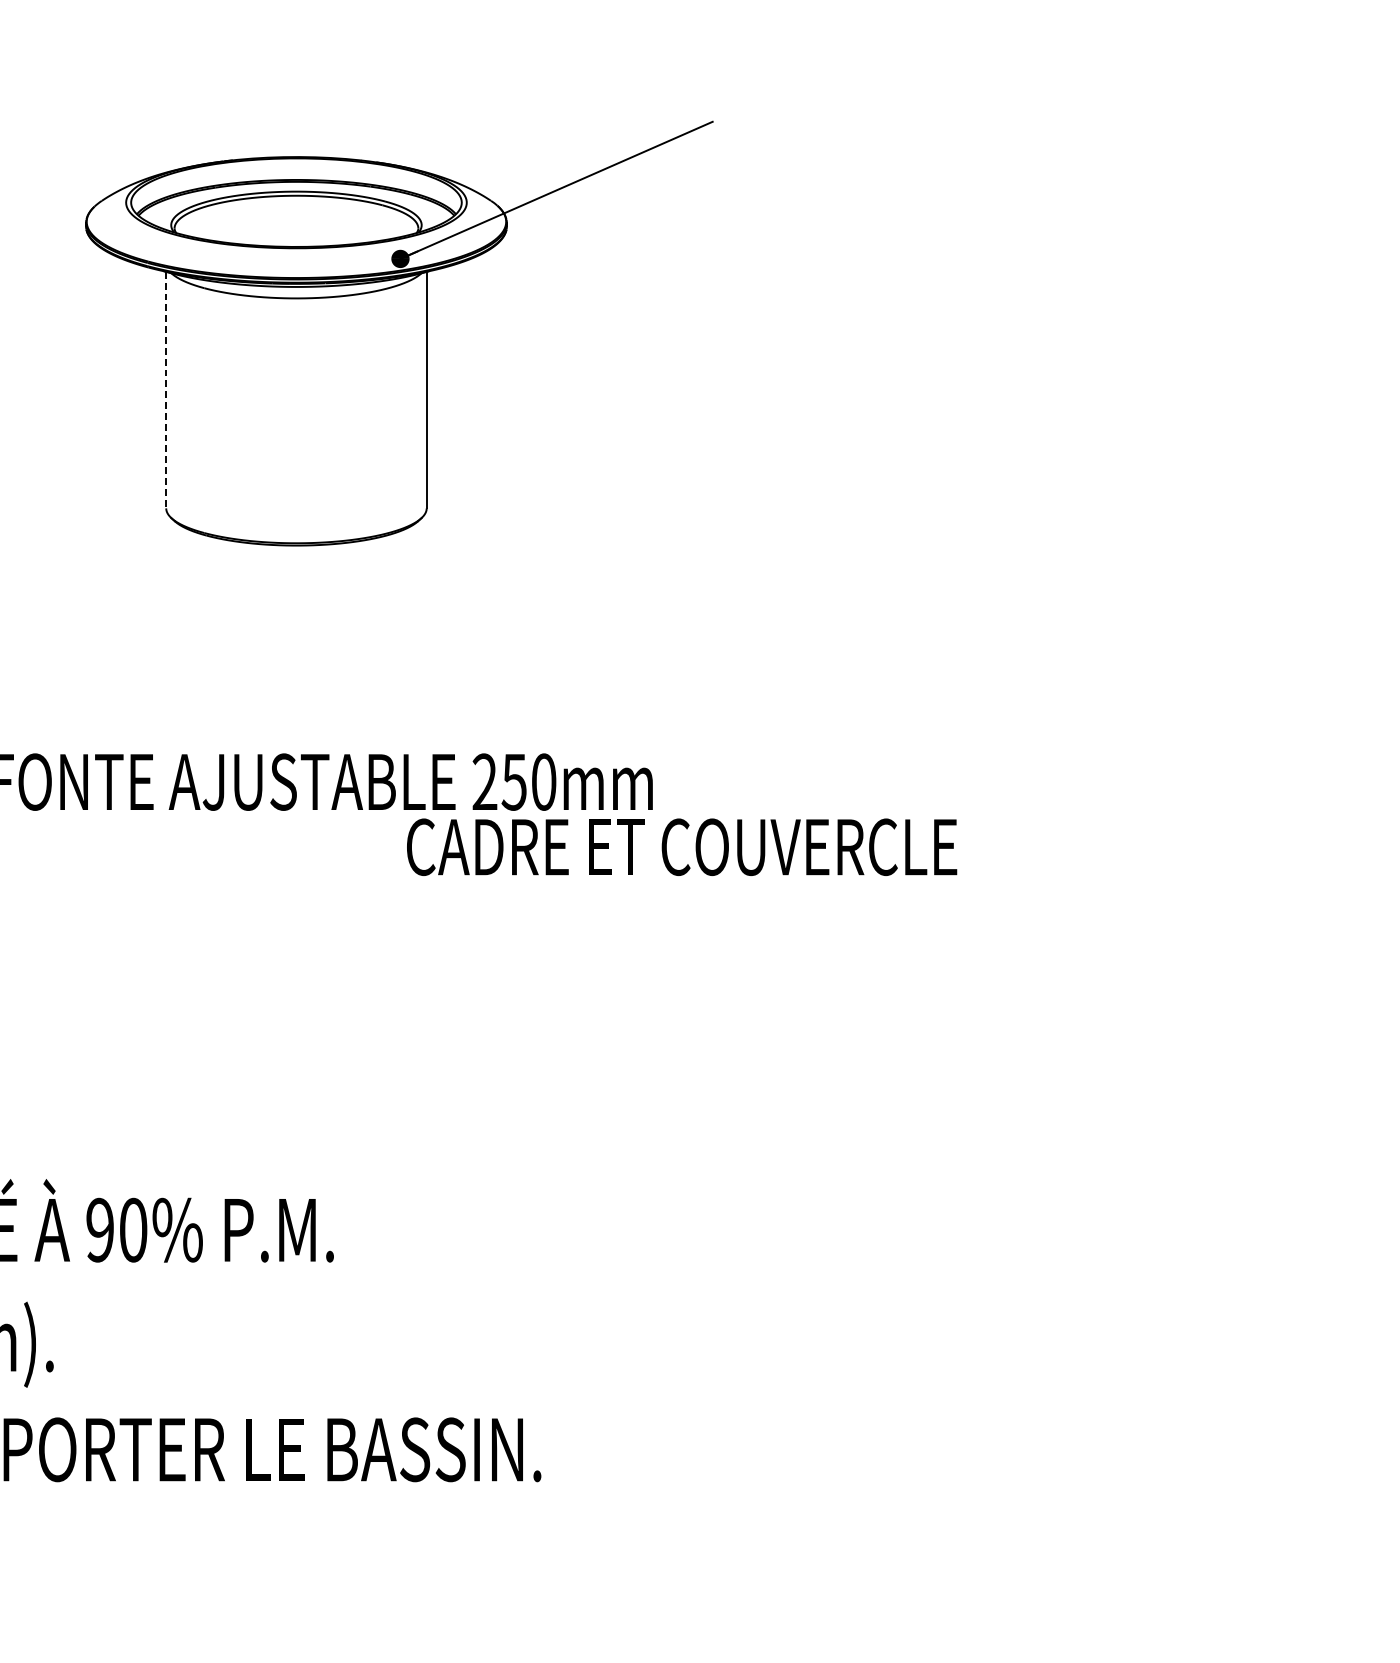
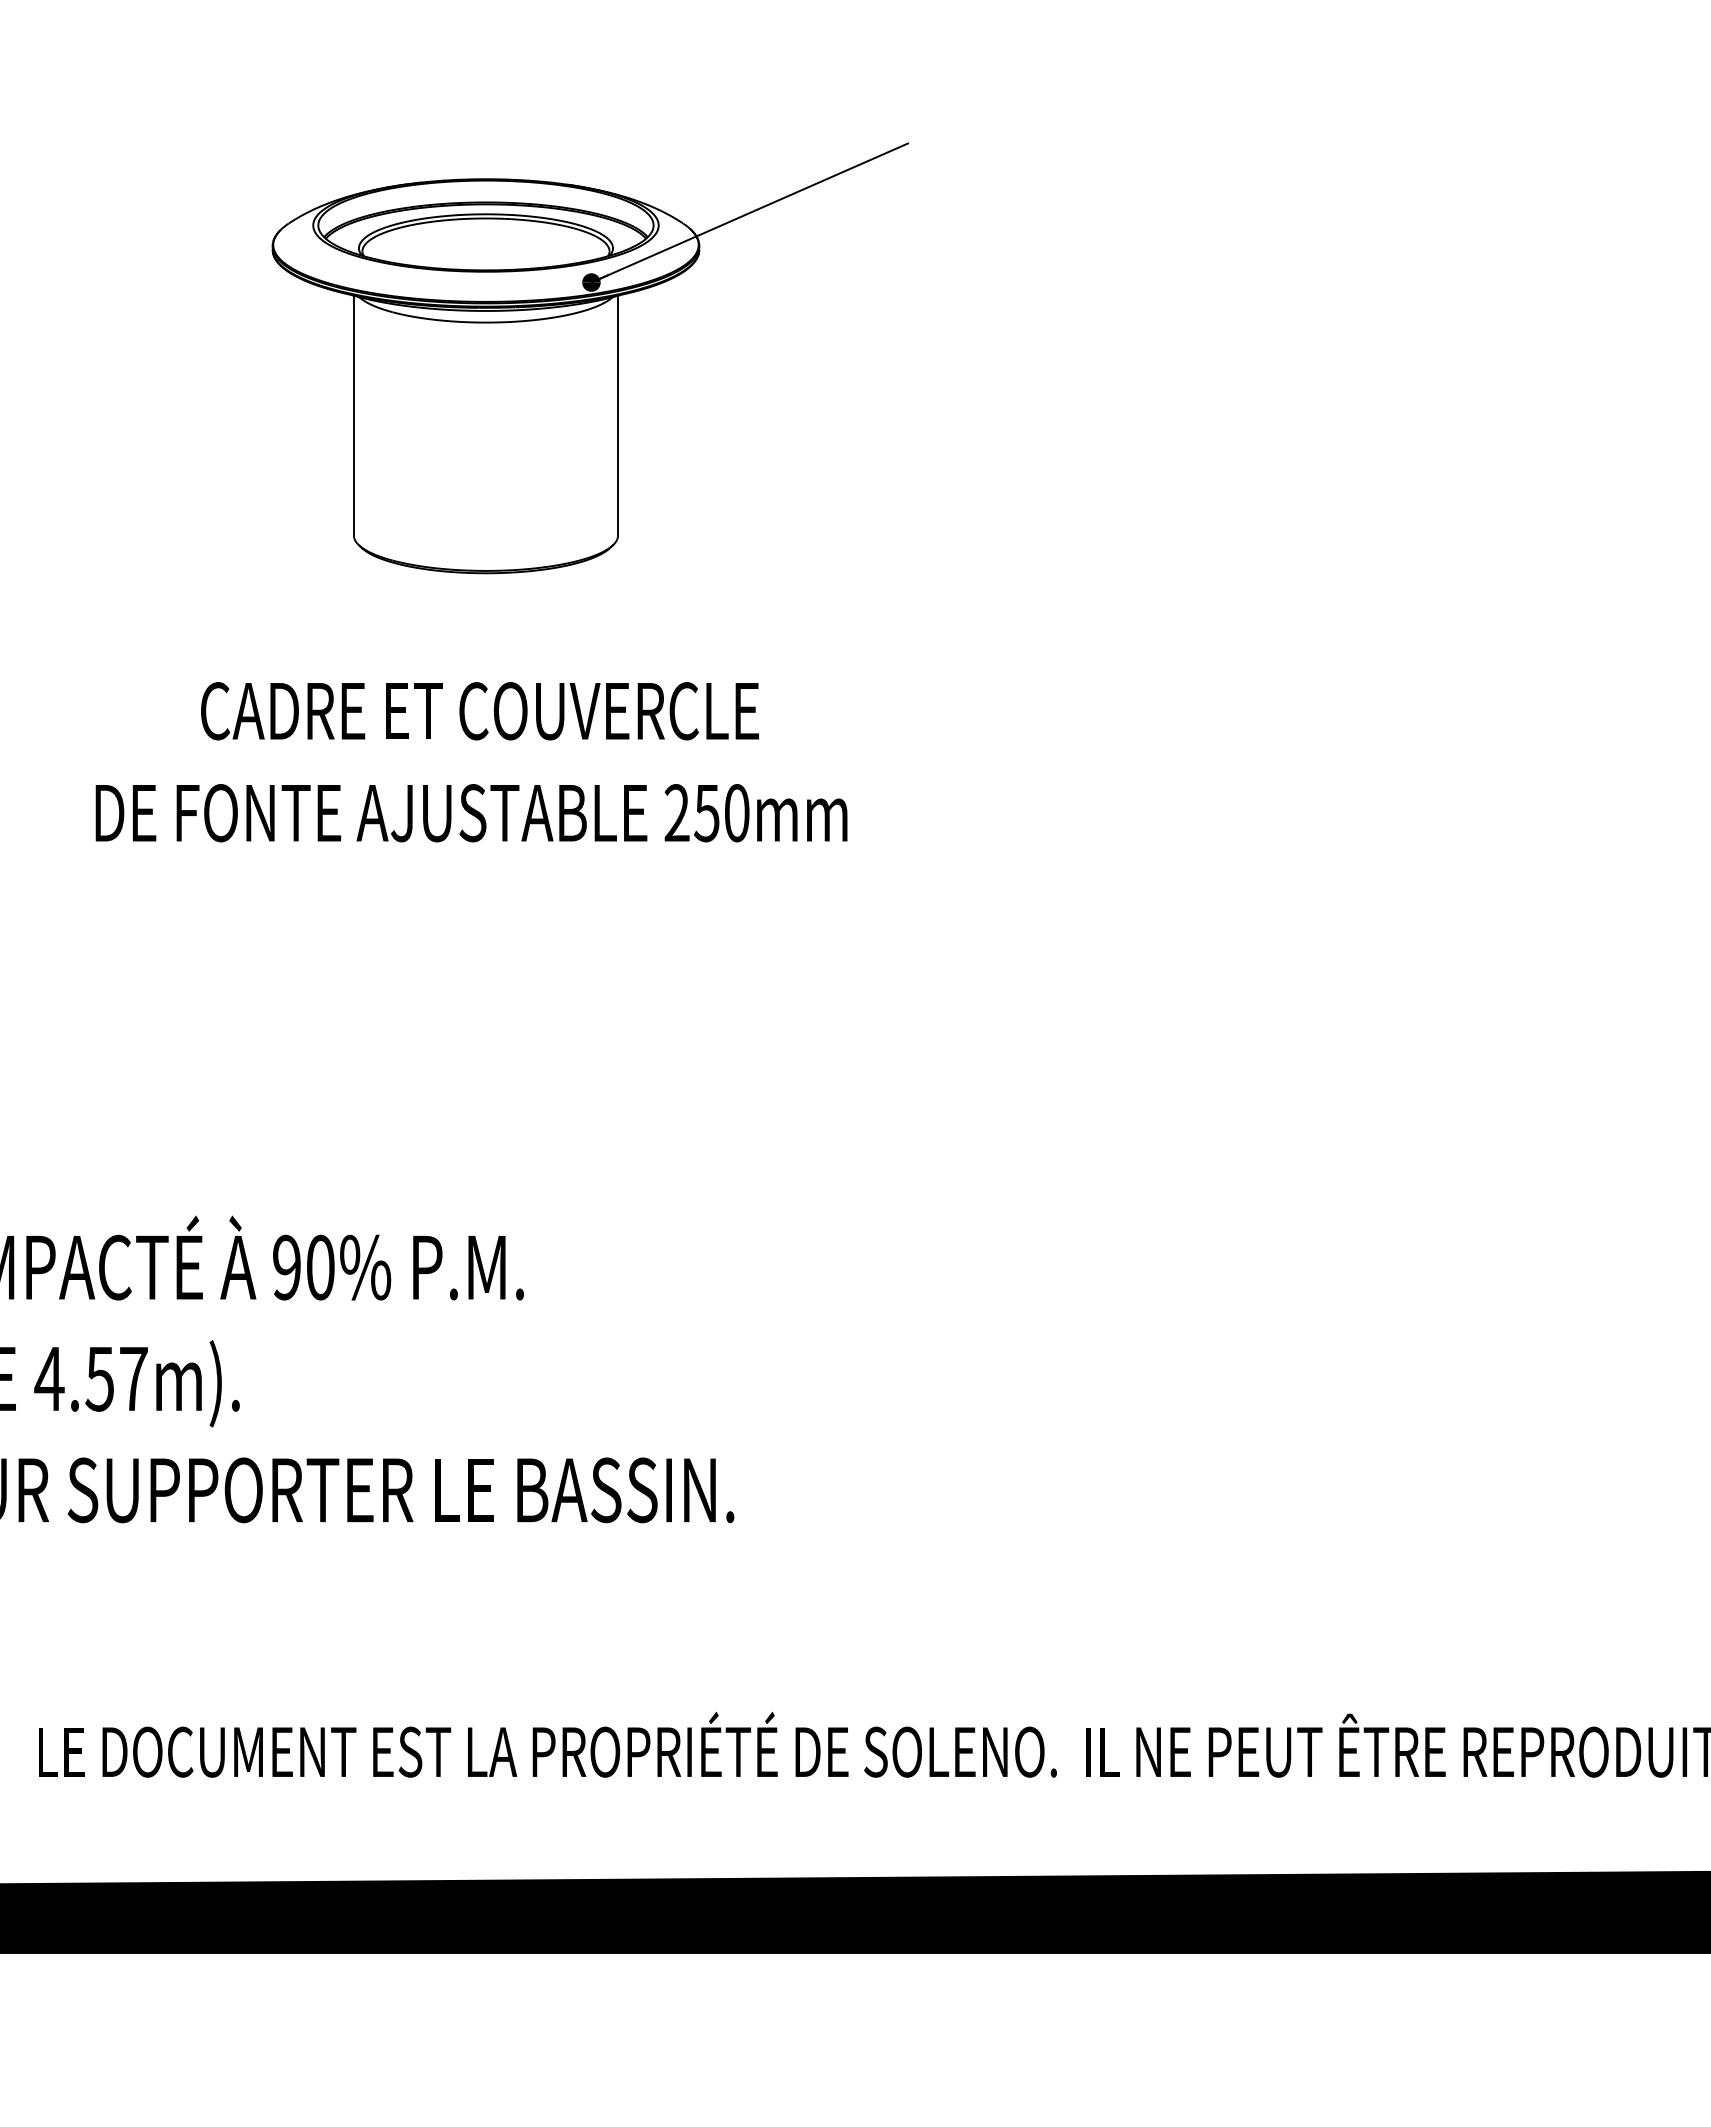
line: (165, 390) -> (353, 415), dashed -> solid
text: (681, 847) -> (479, 711), moved

